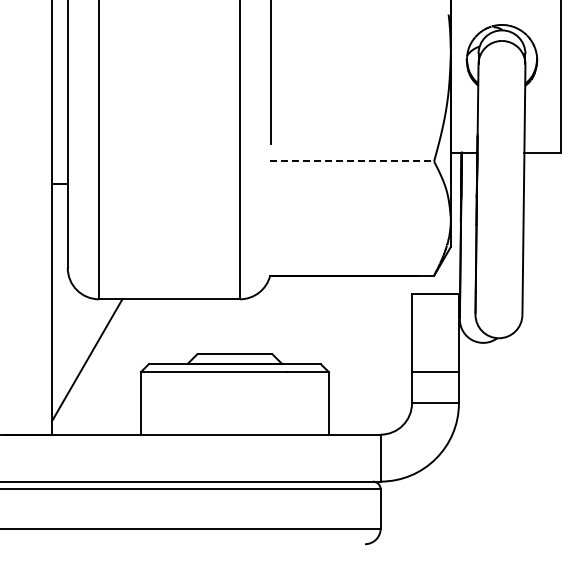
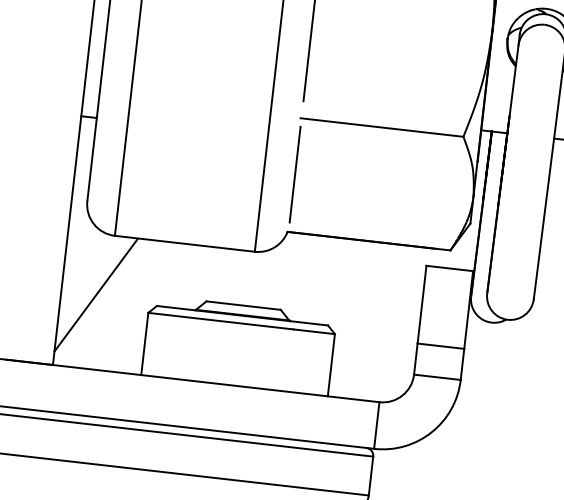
line: (352, 161) -> (382, 127), dashed -> solid
line: (270, 217) -> (294, 173), added

